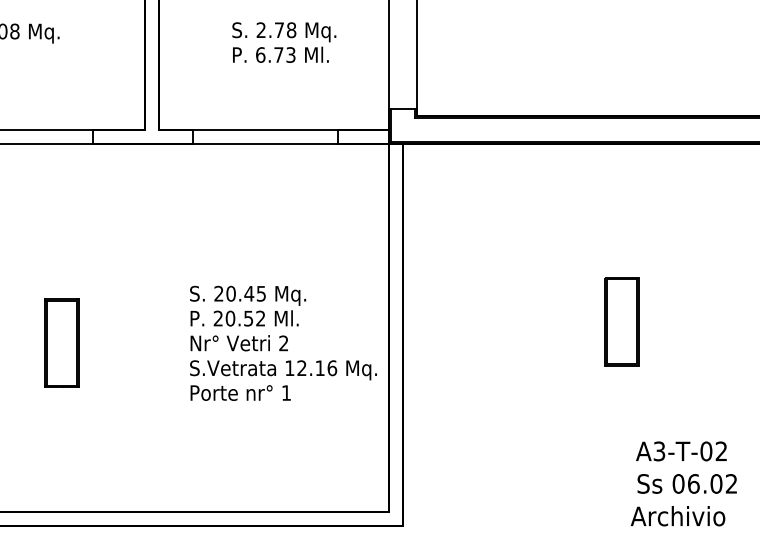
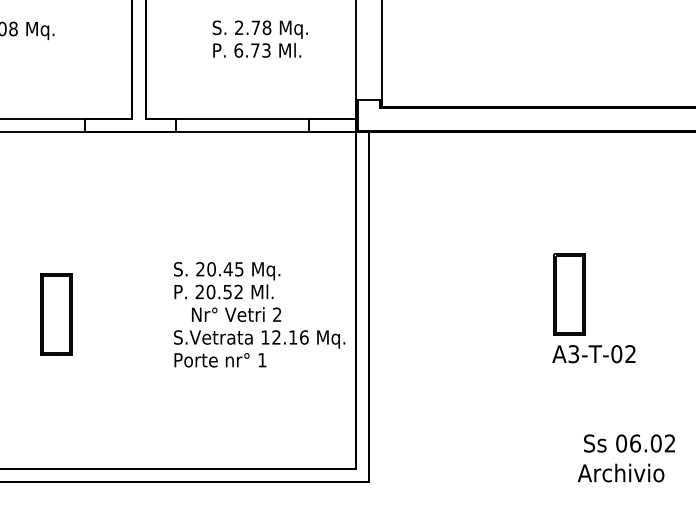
text: (238, 343) -> (235, 314), moved
text: (681, 451) -> (593, 354), moved

